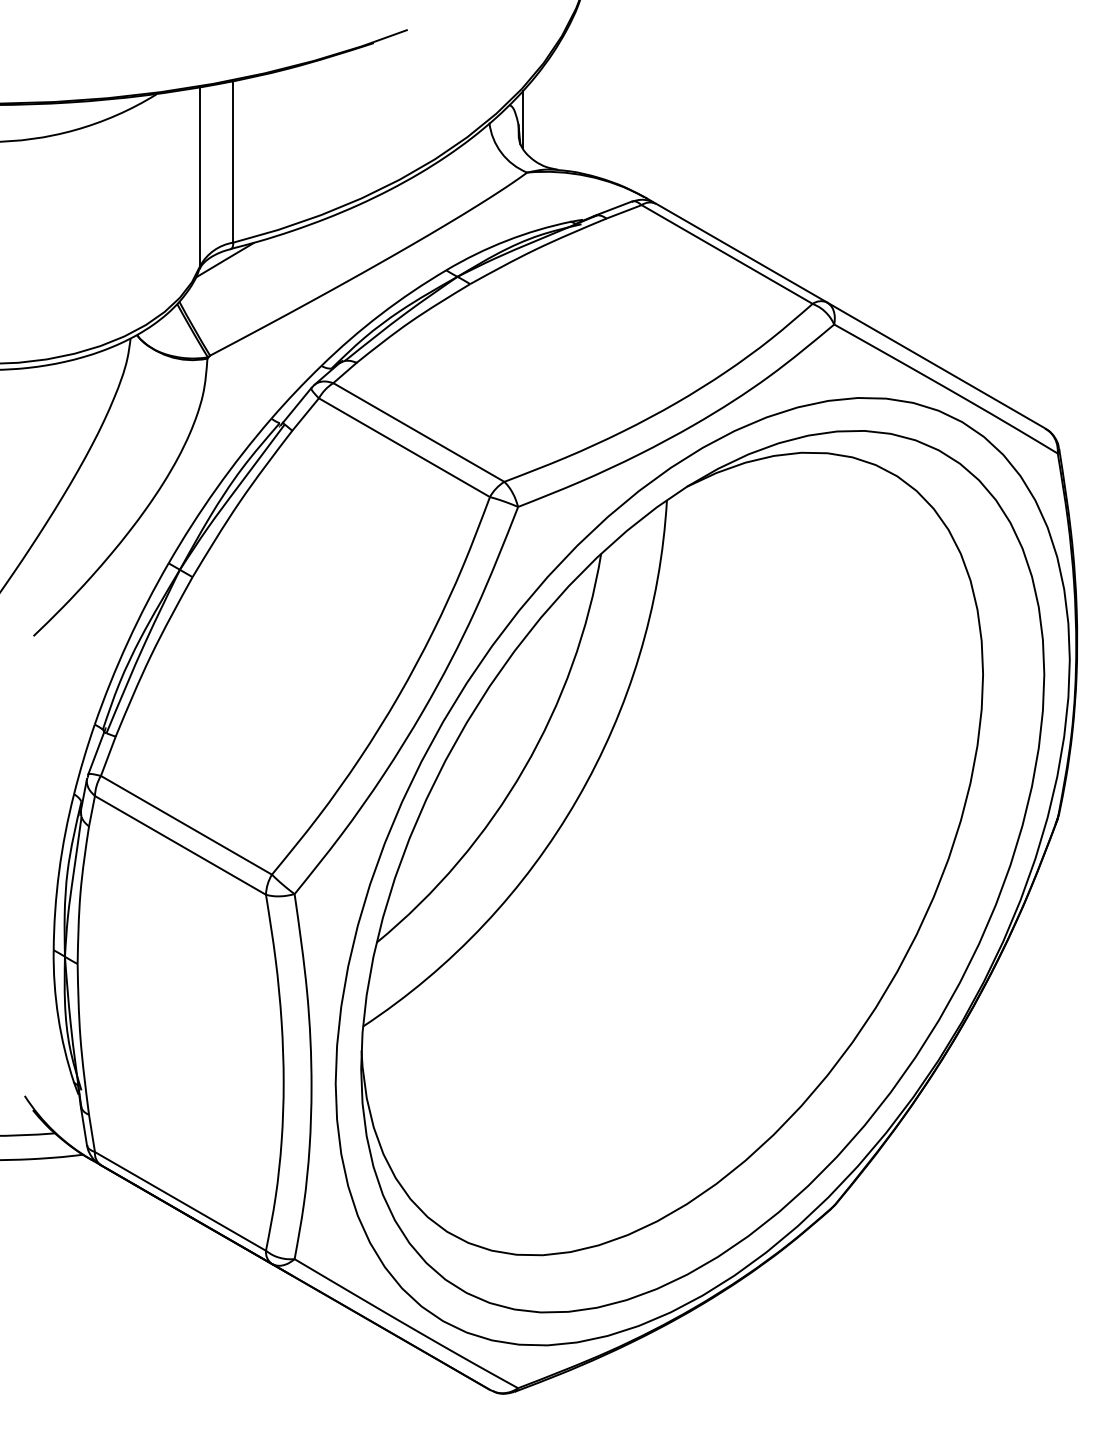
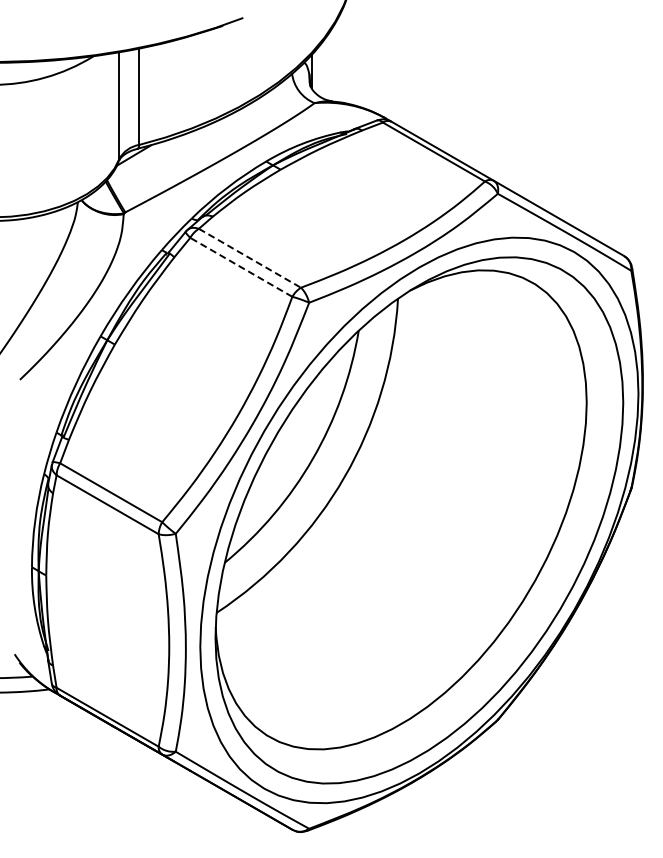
line: (418, 432) -> (249, 258), solid -> dashed
line: (404, 447) -> (241, 267), solid -> dashed

